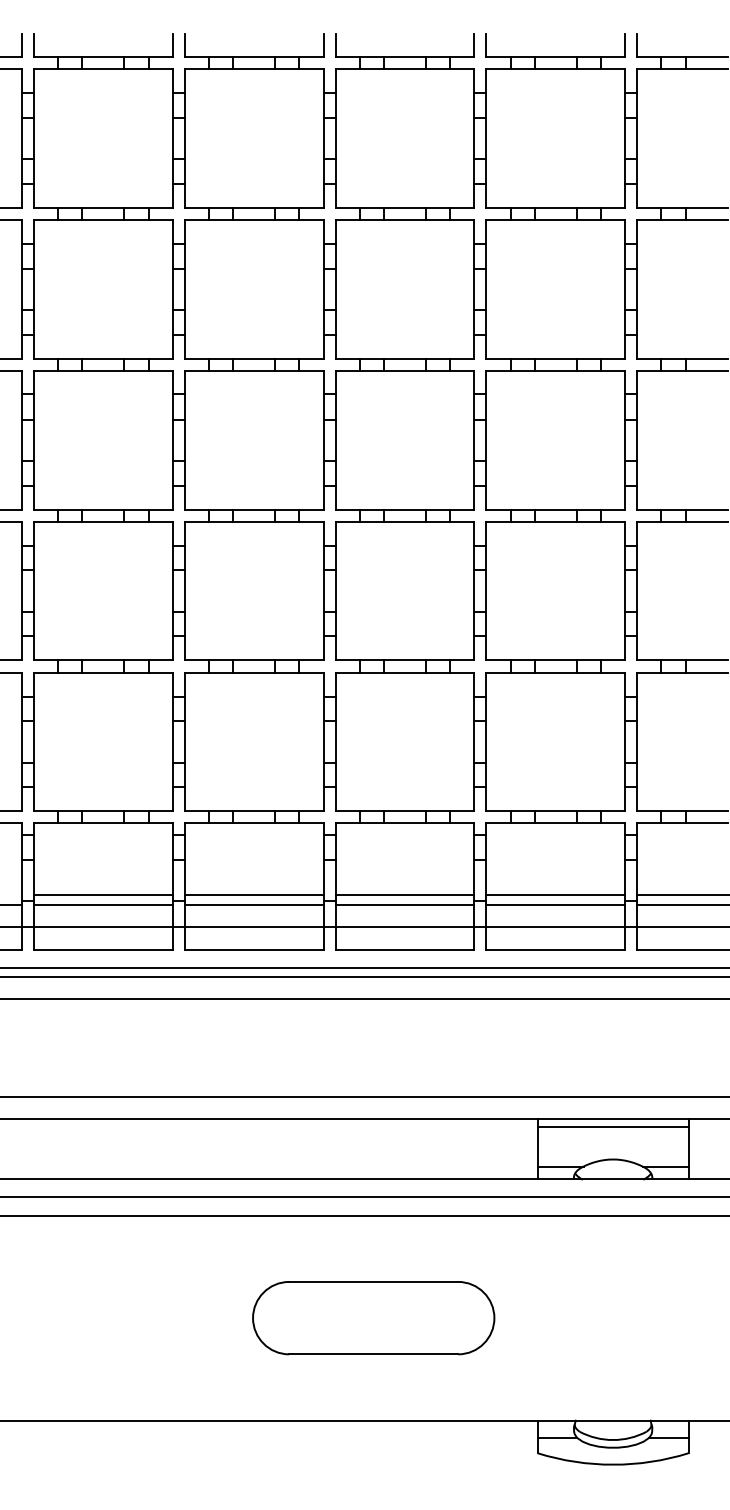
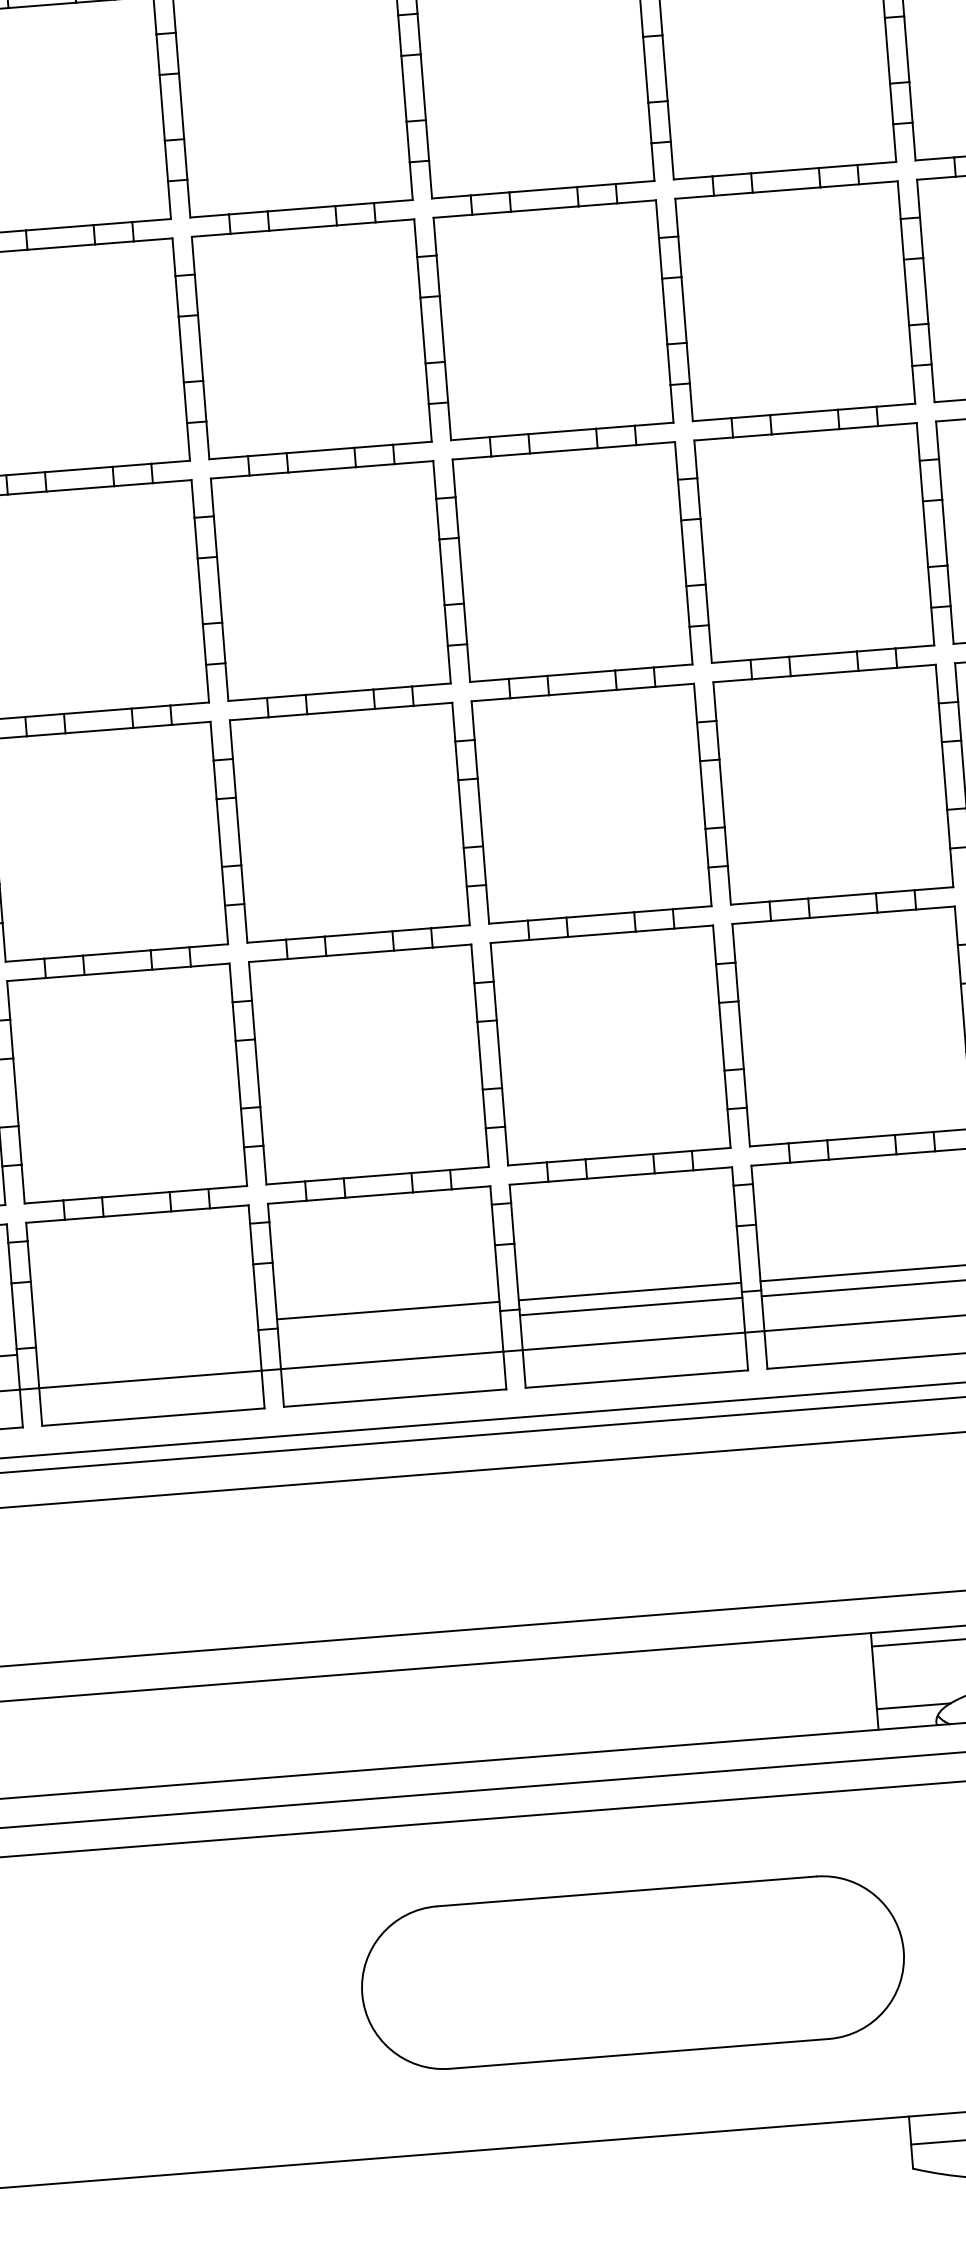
line: (102, 895) -> (145, 1329), removed
line: (102, 904) -> (146, 1344), removed
line: (253, 904) -> (388, 1325), removed
part: (373, 1318) -> (632, 1973), size x1.4

